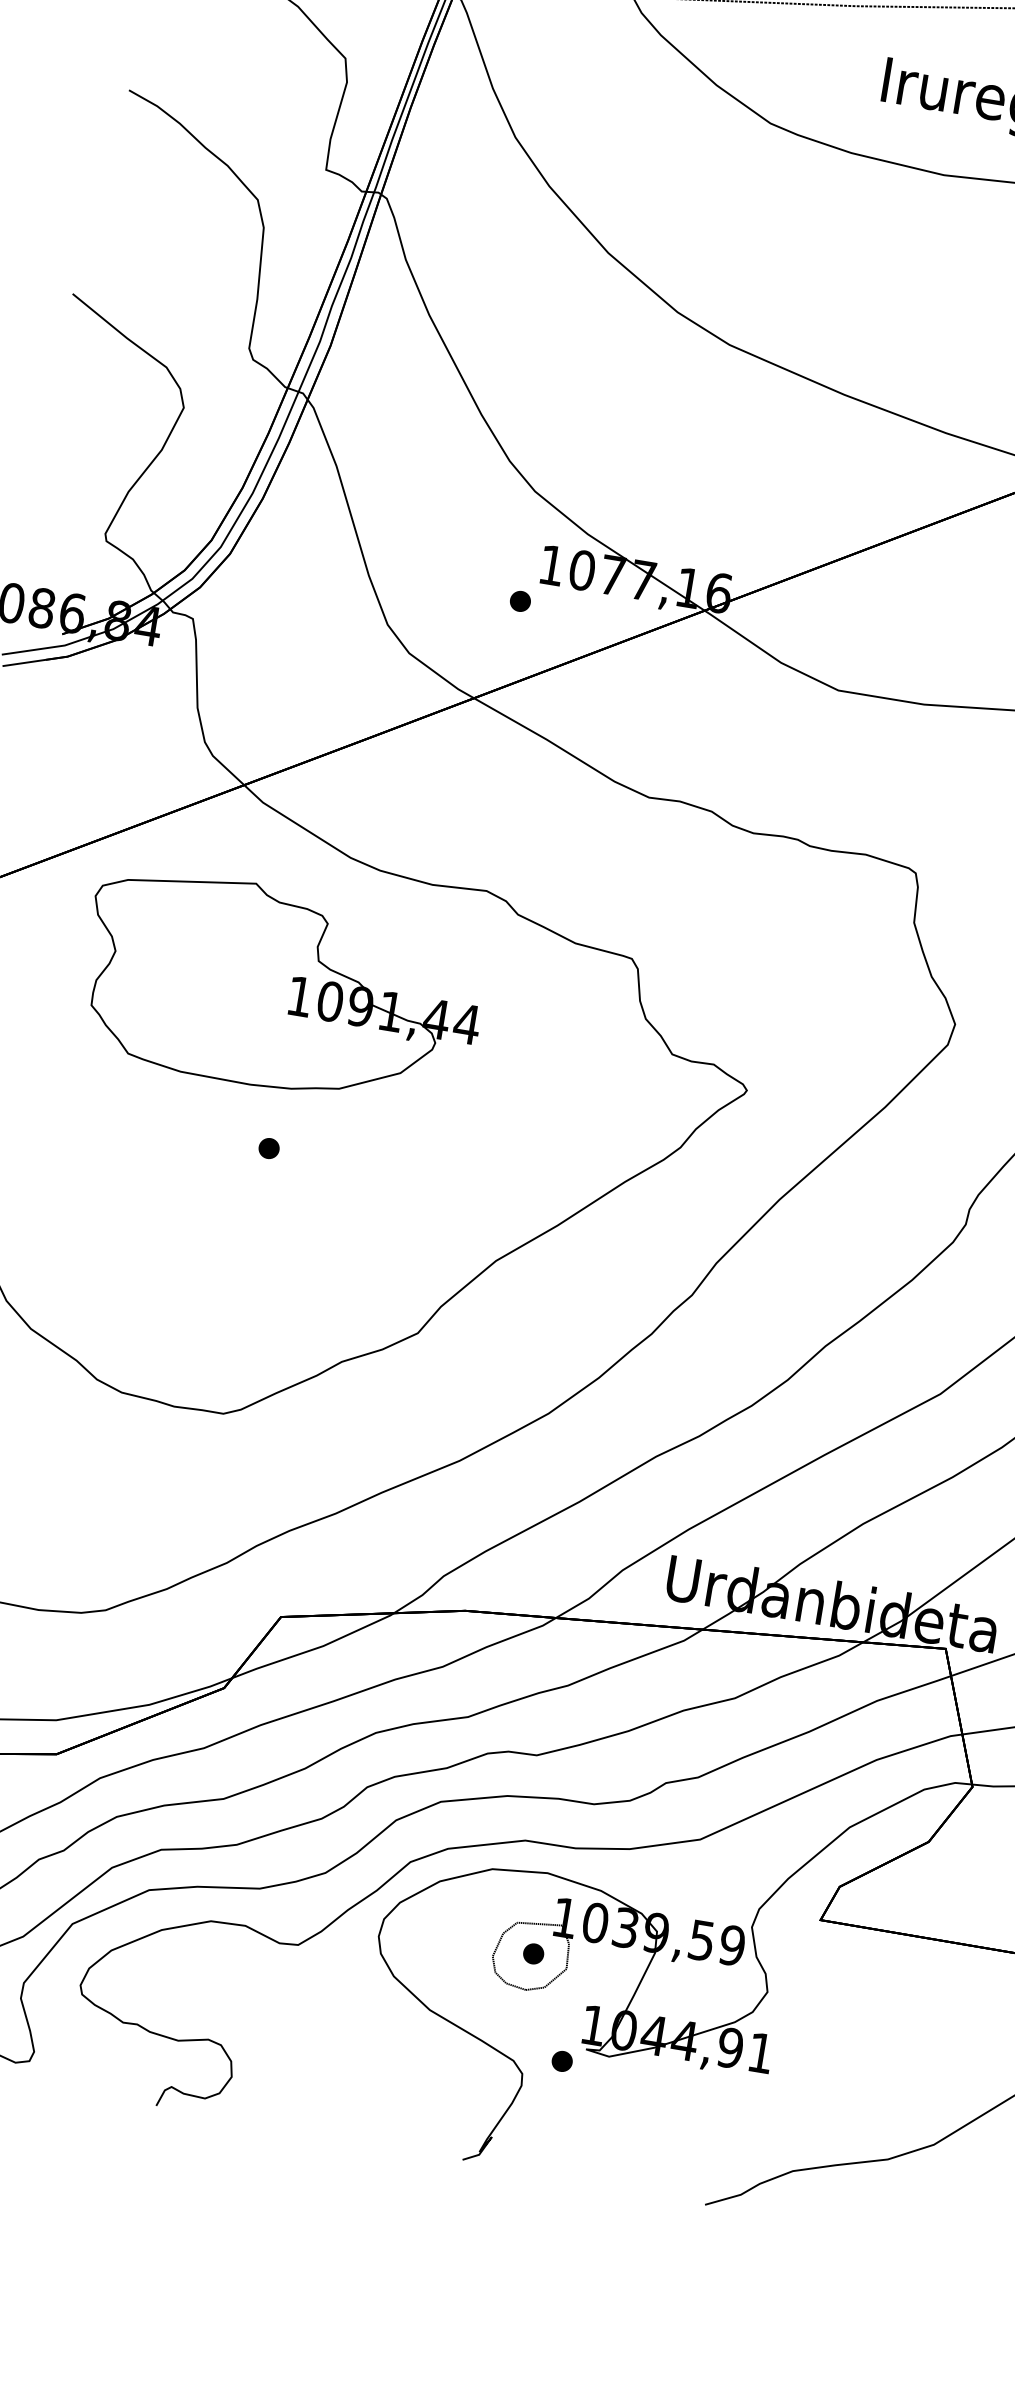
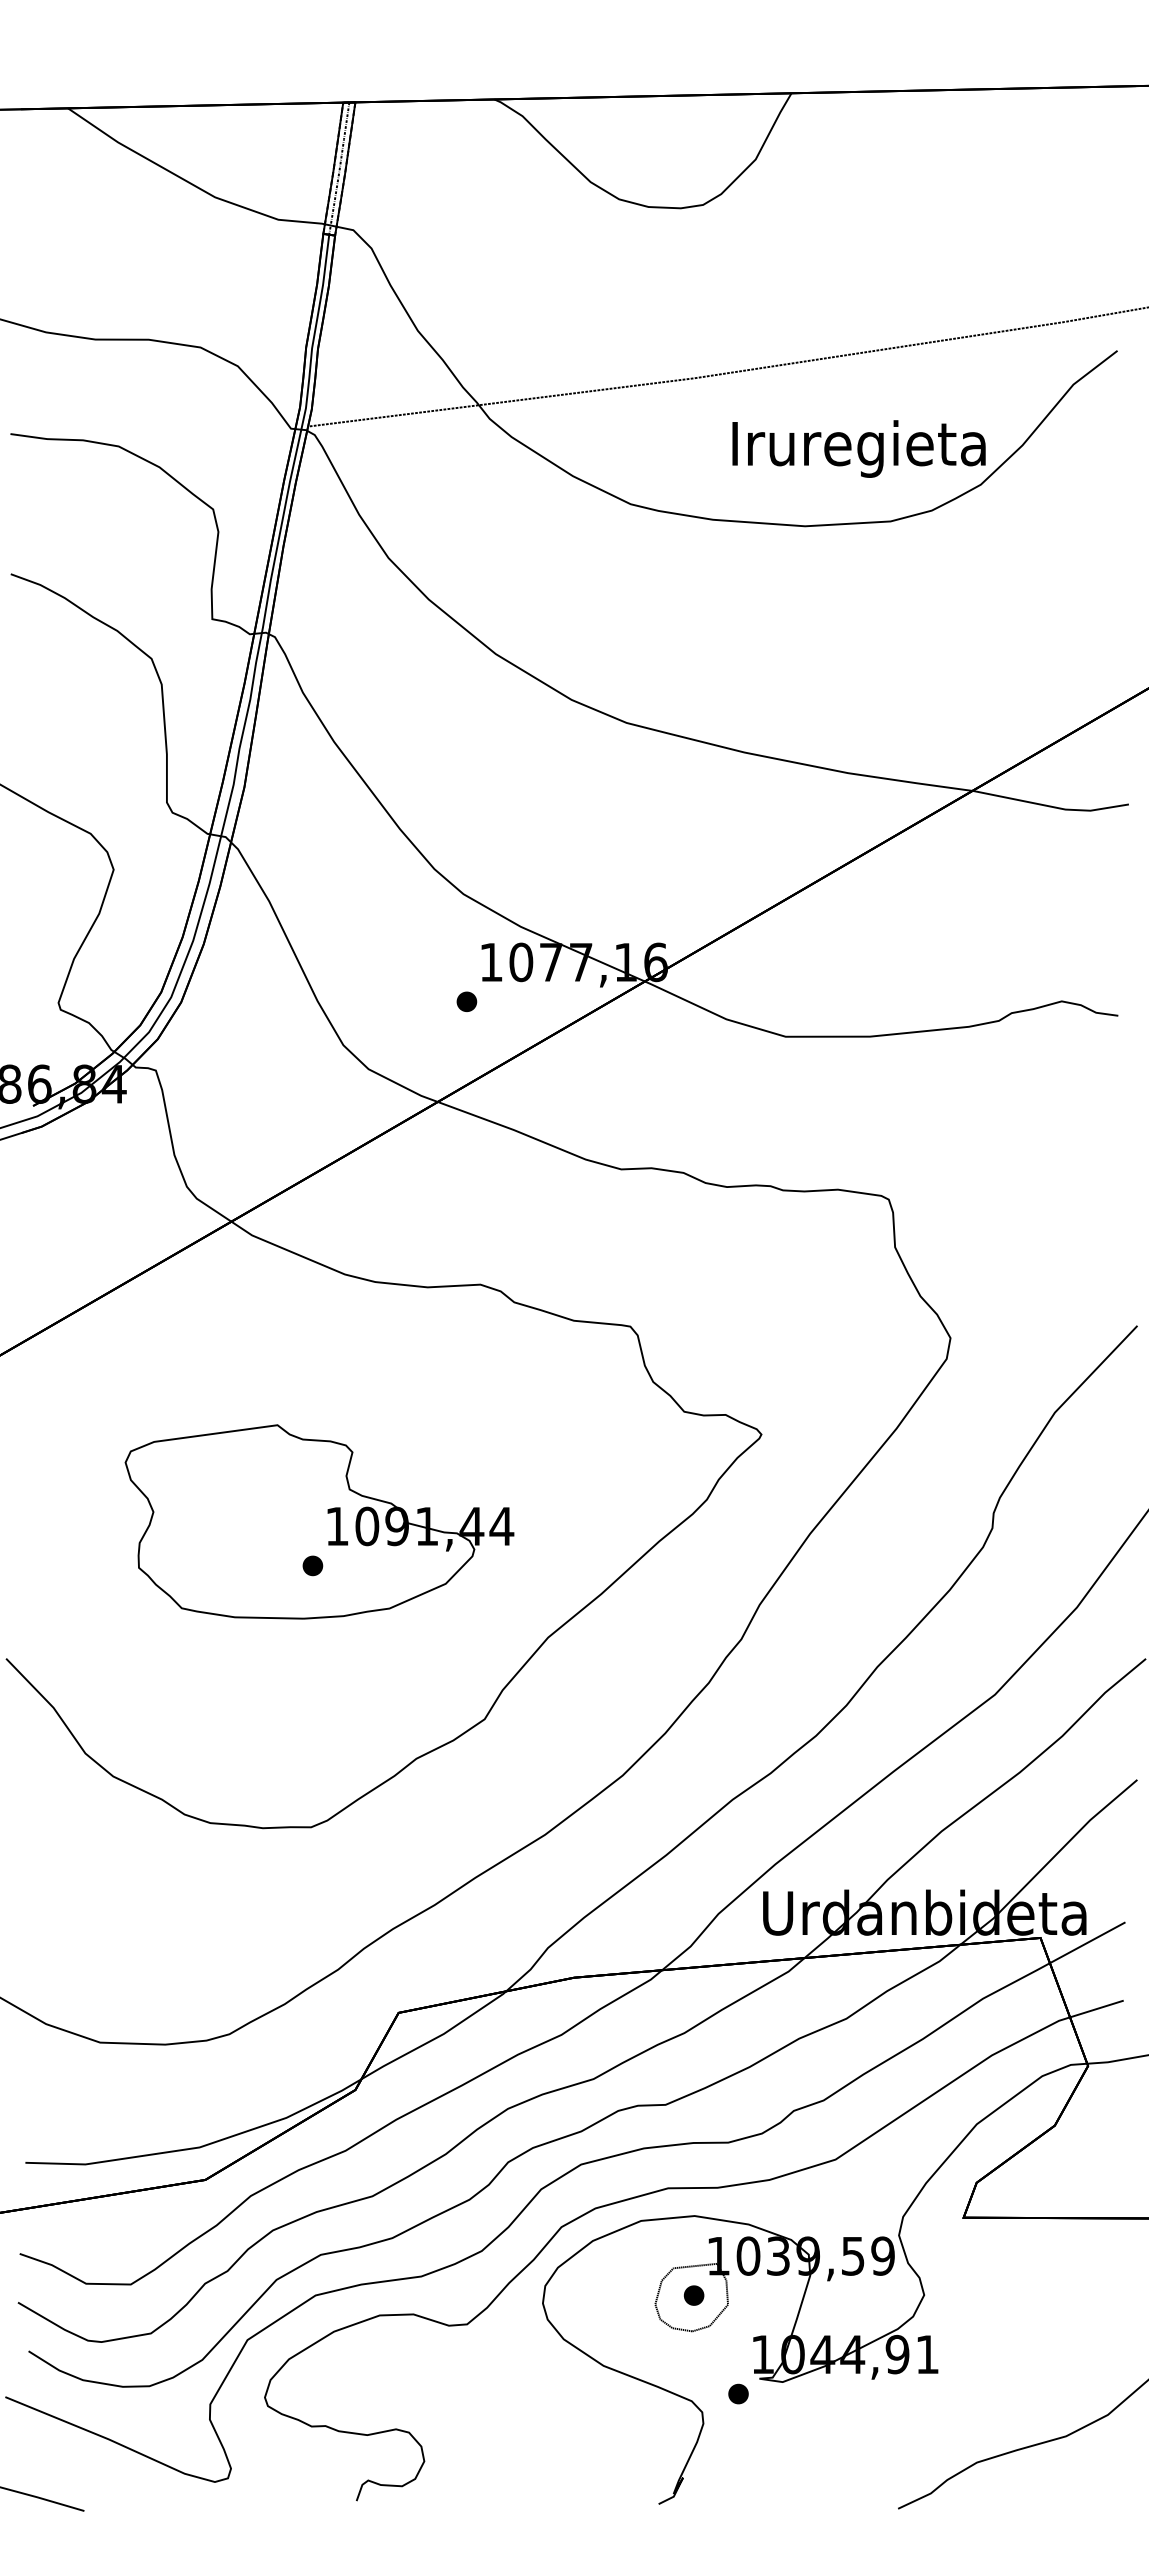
part: (282, 988) -> (319, 1521), moved

